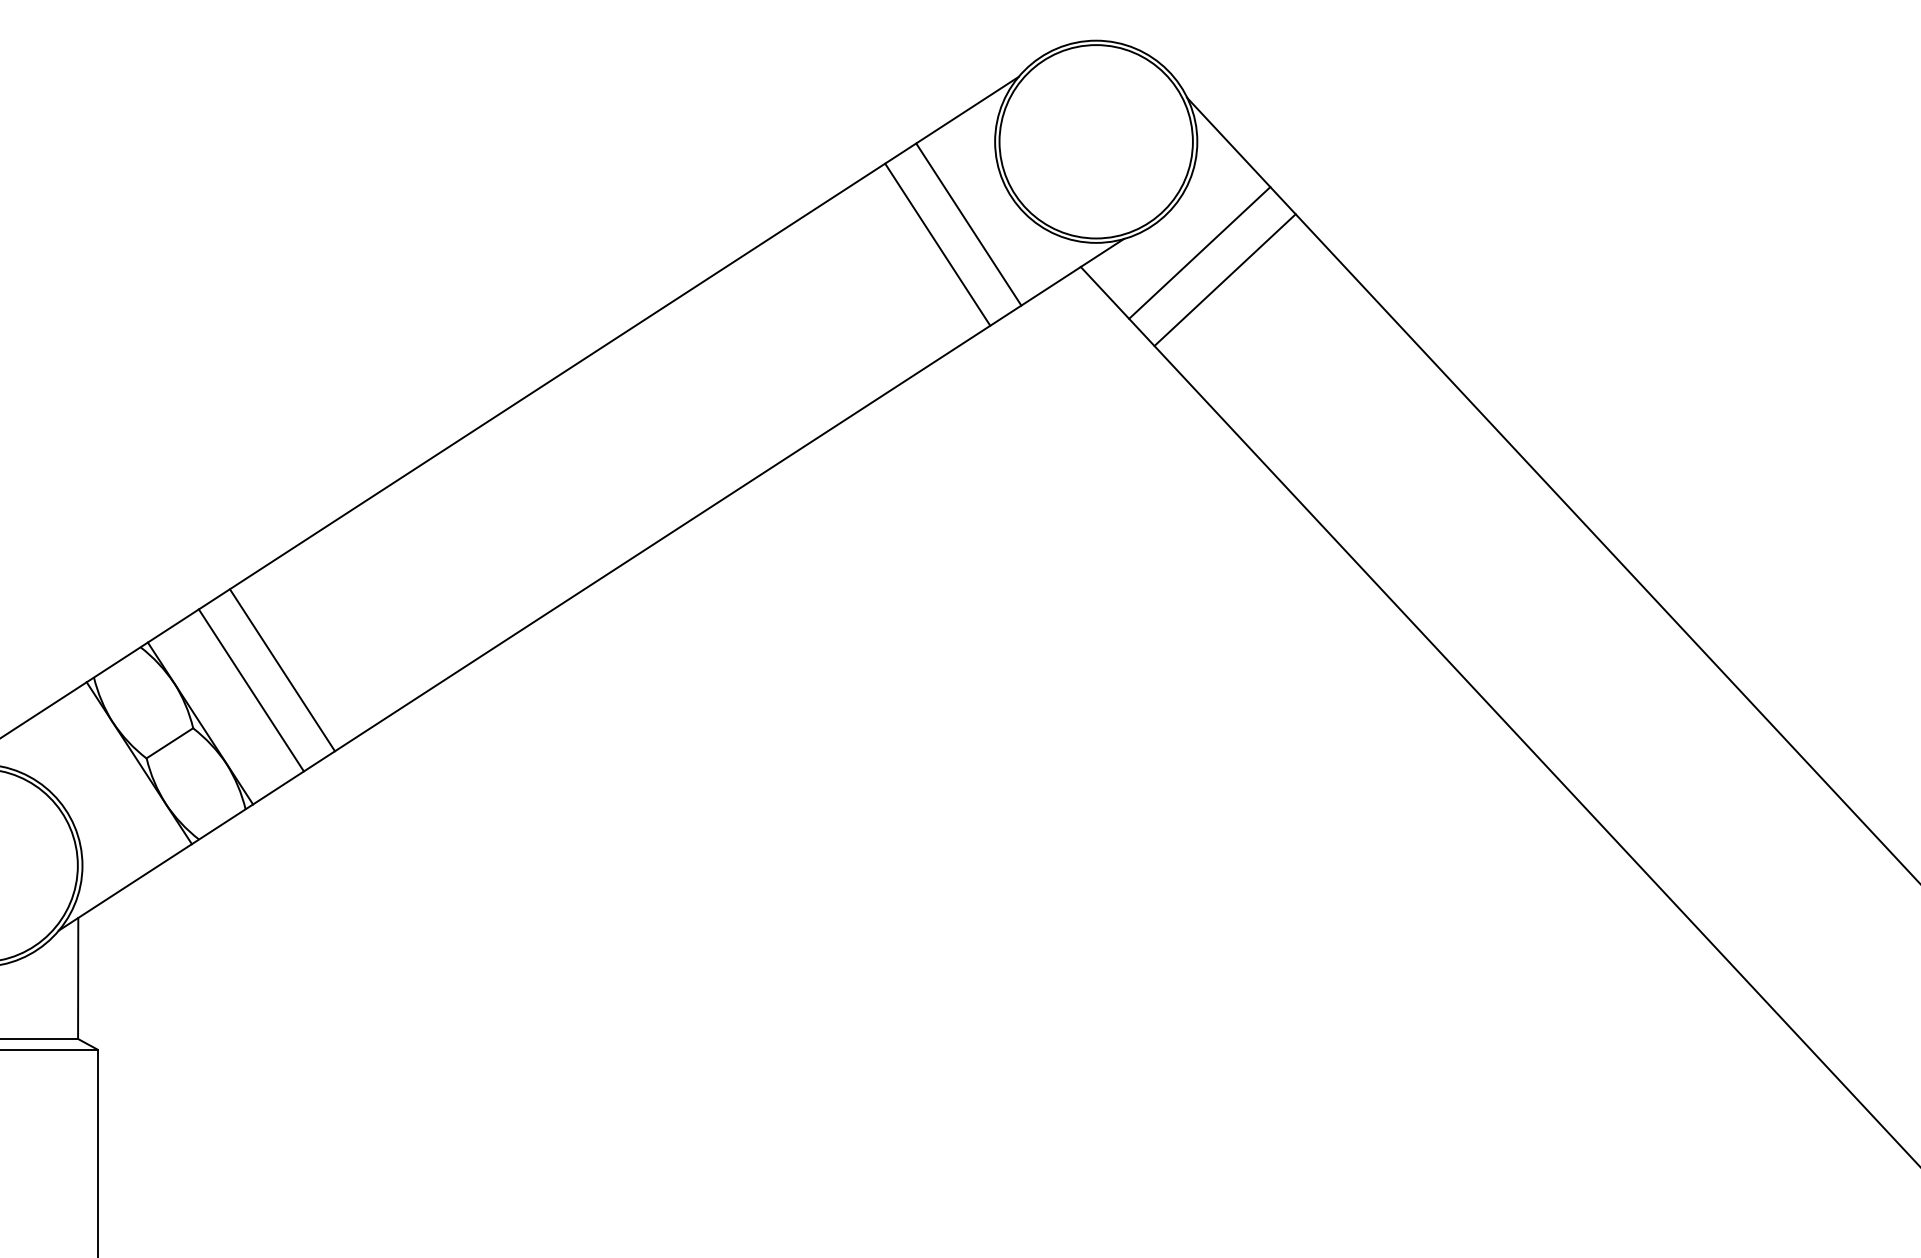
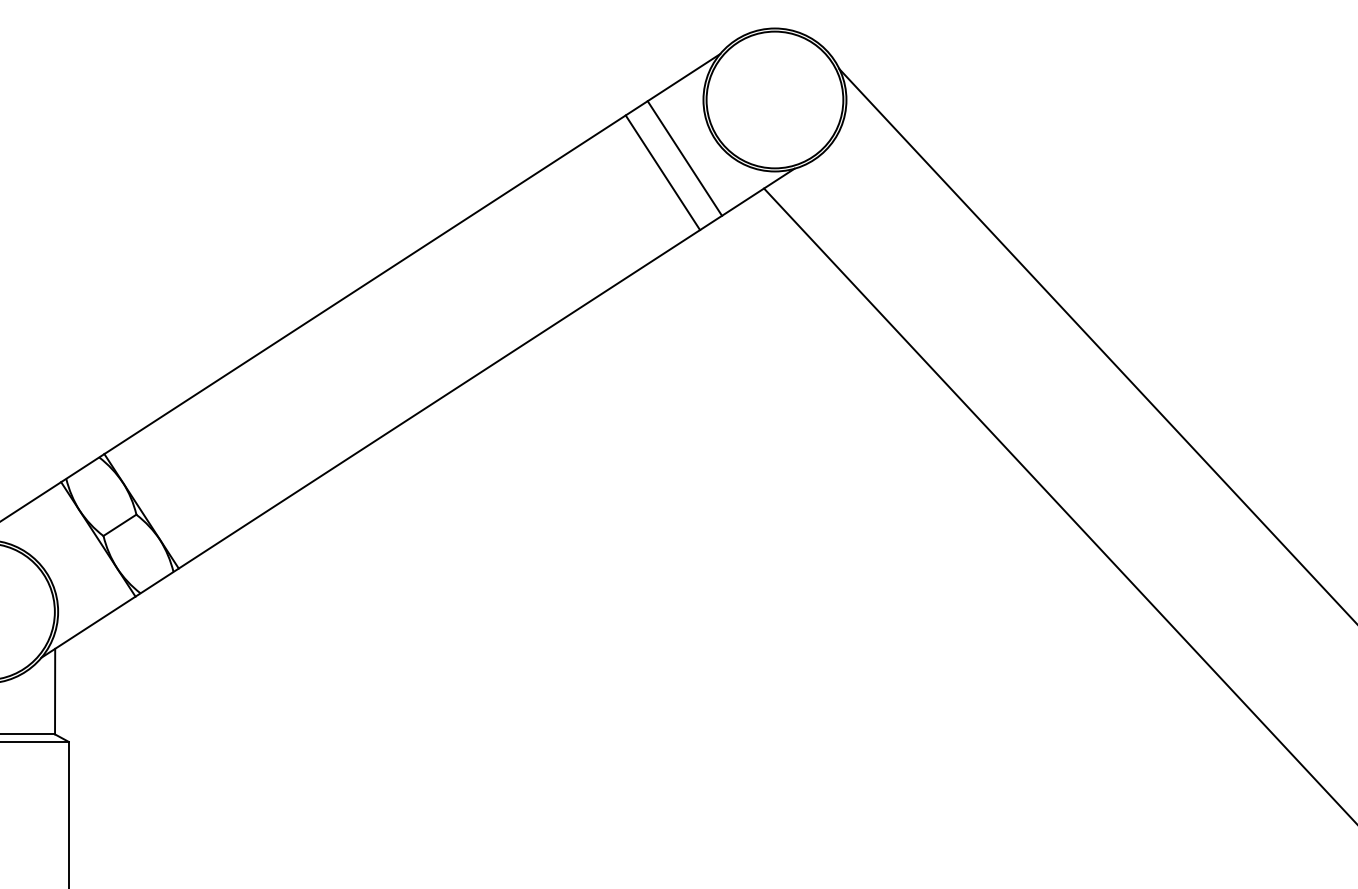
line: (1199, 252) -> (847, 178), removed
line: (1224, 280) -> (865, 198), removed
line: (282, 670) -> (199, 473), removed
line: (250, 690) -> (176, 487), removed

